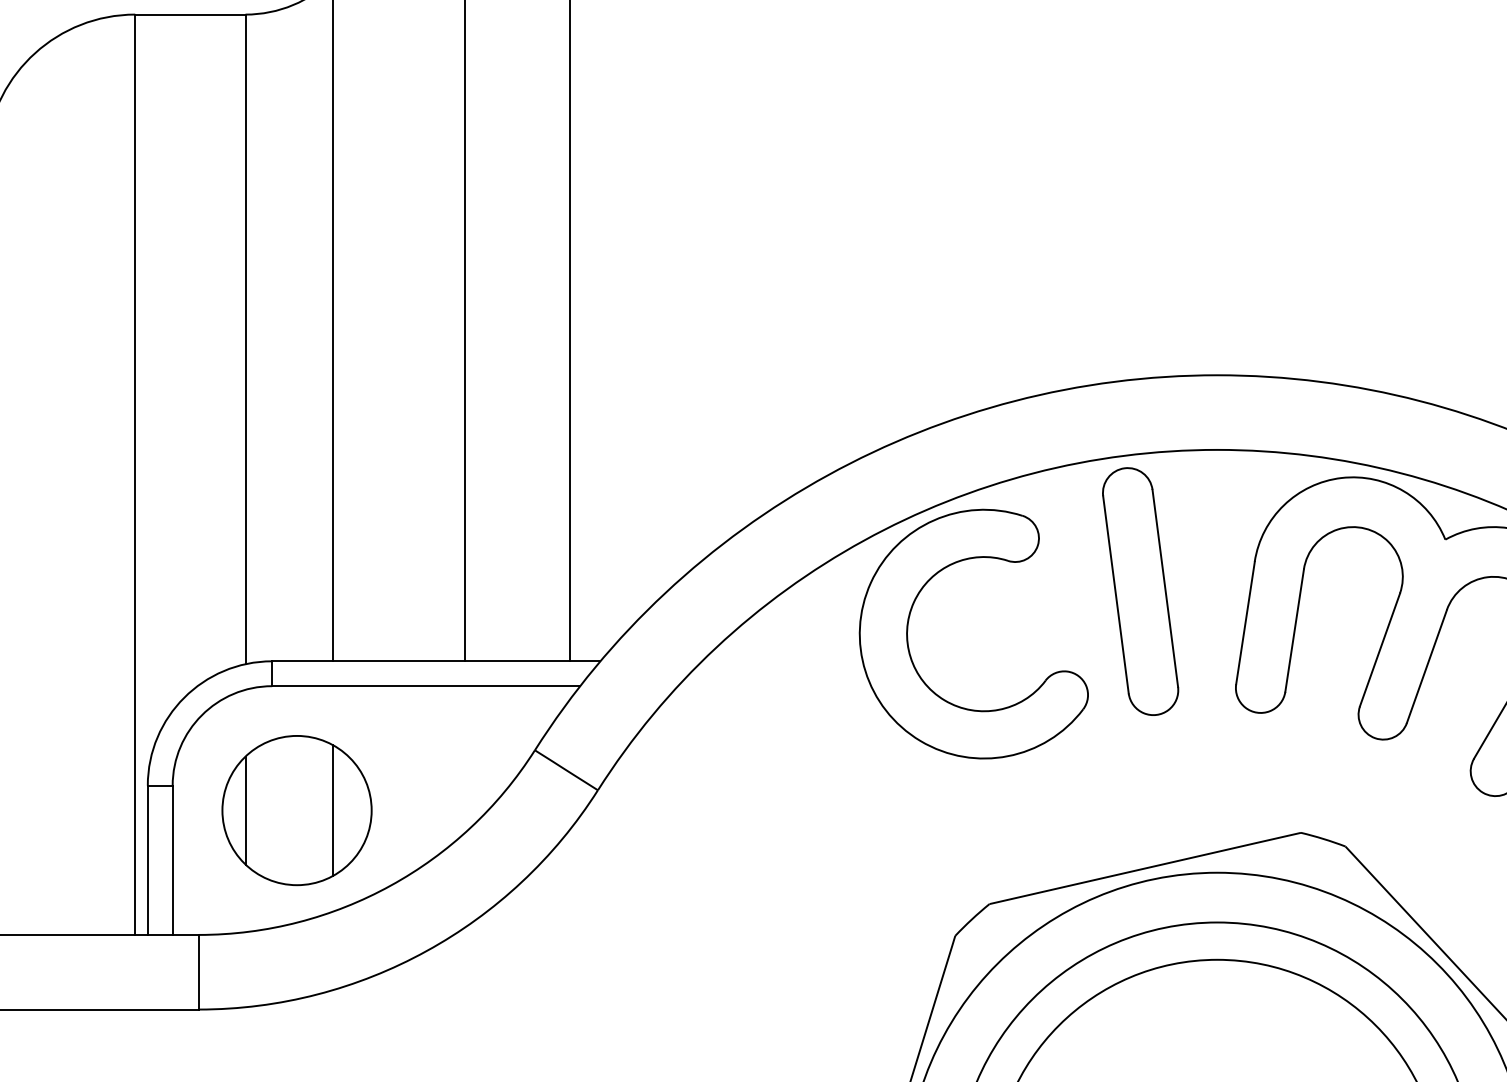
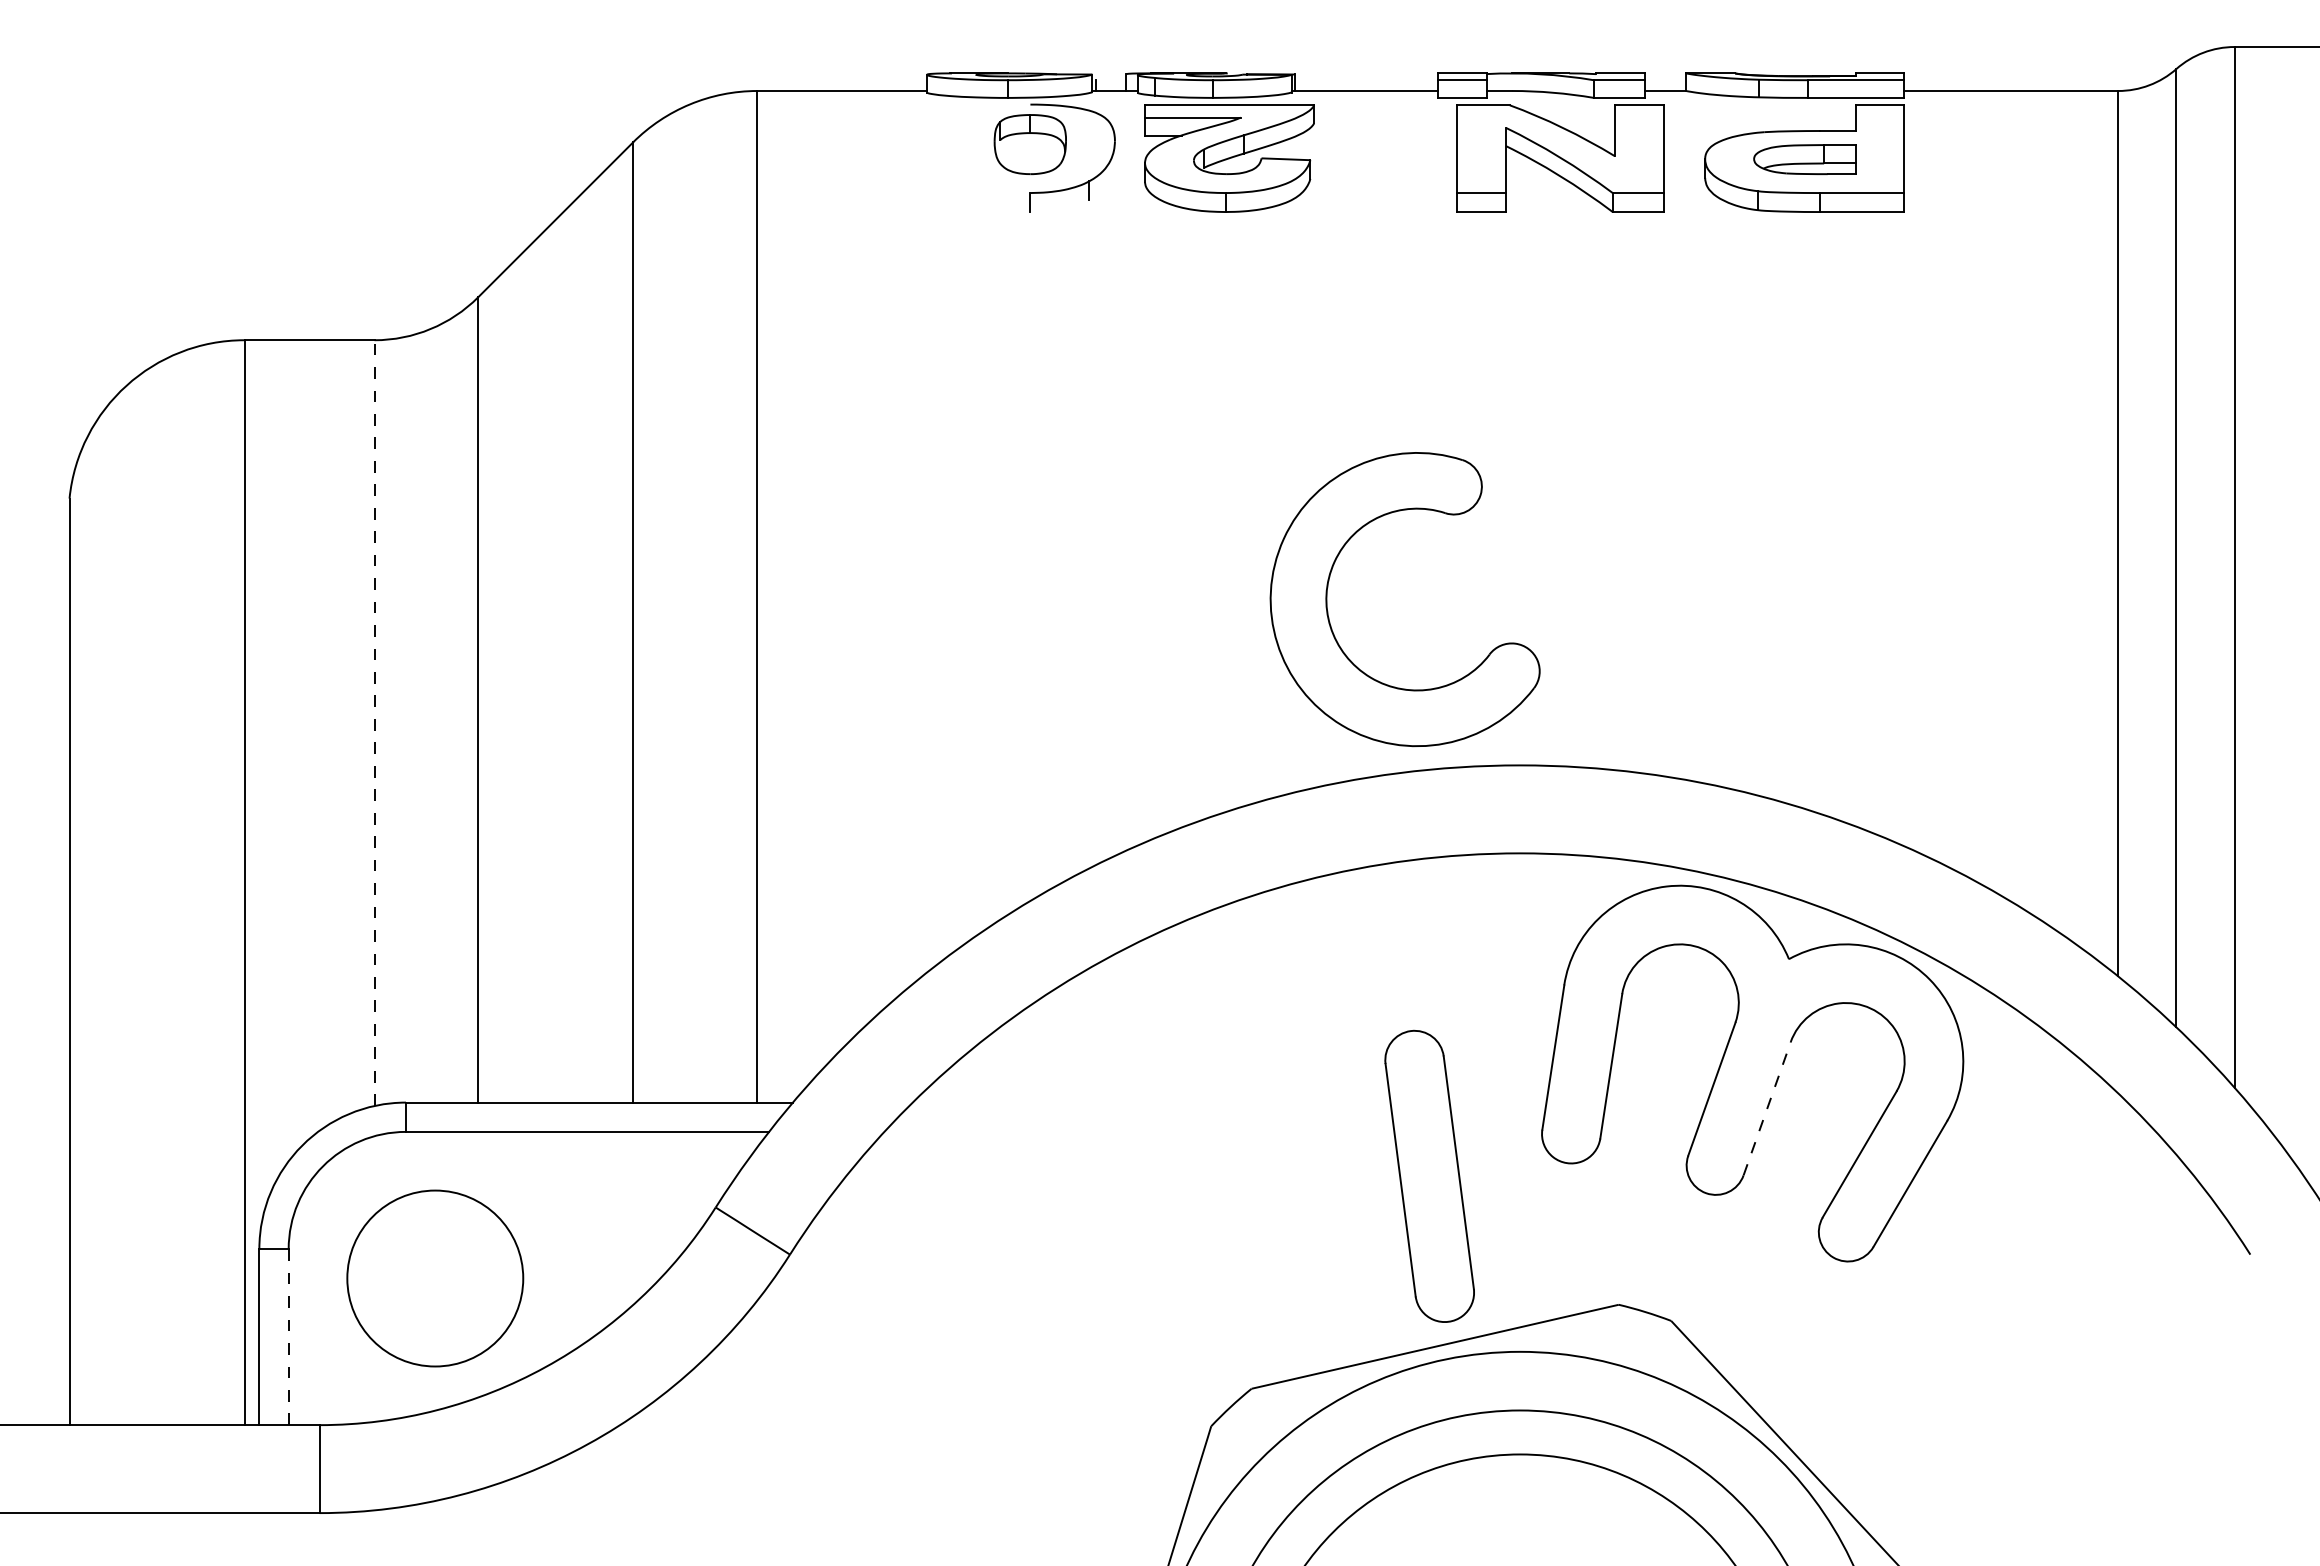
line: (245, 339) -> (374, 723), solid -> dashed
part: (1140, 590) -> (1429, 1175), moved
part: (908, 623) -> (1328, 587), moved
line: (1427, 666) -> (1767, 1108), solid -> dashed
line: (245, 810) -> (374, 1278), removed
line: (333, 810) -> (478, 1278), removed
line: (172, 860) -> (288, 1337), solid -> dashed

